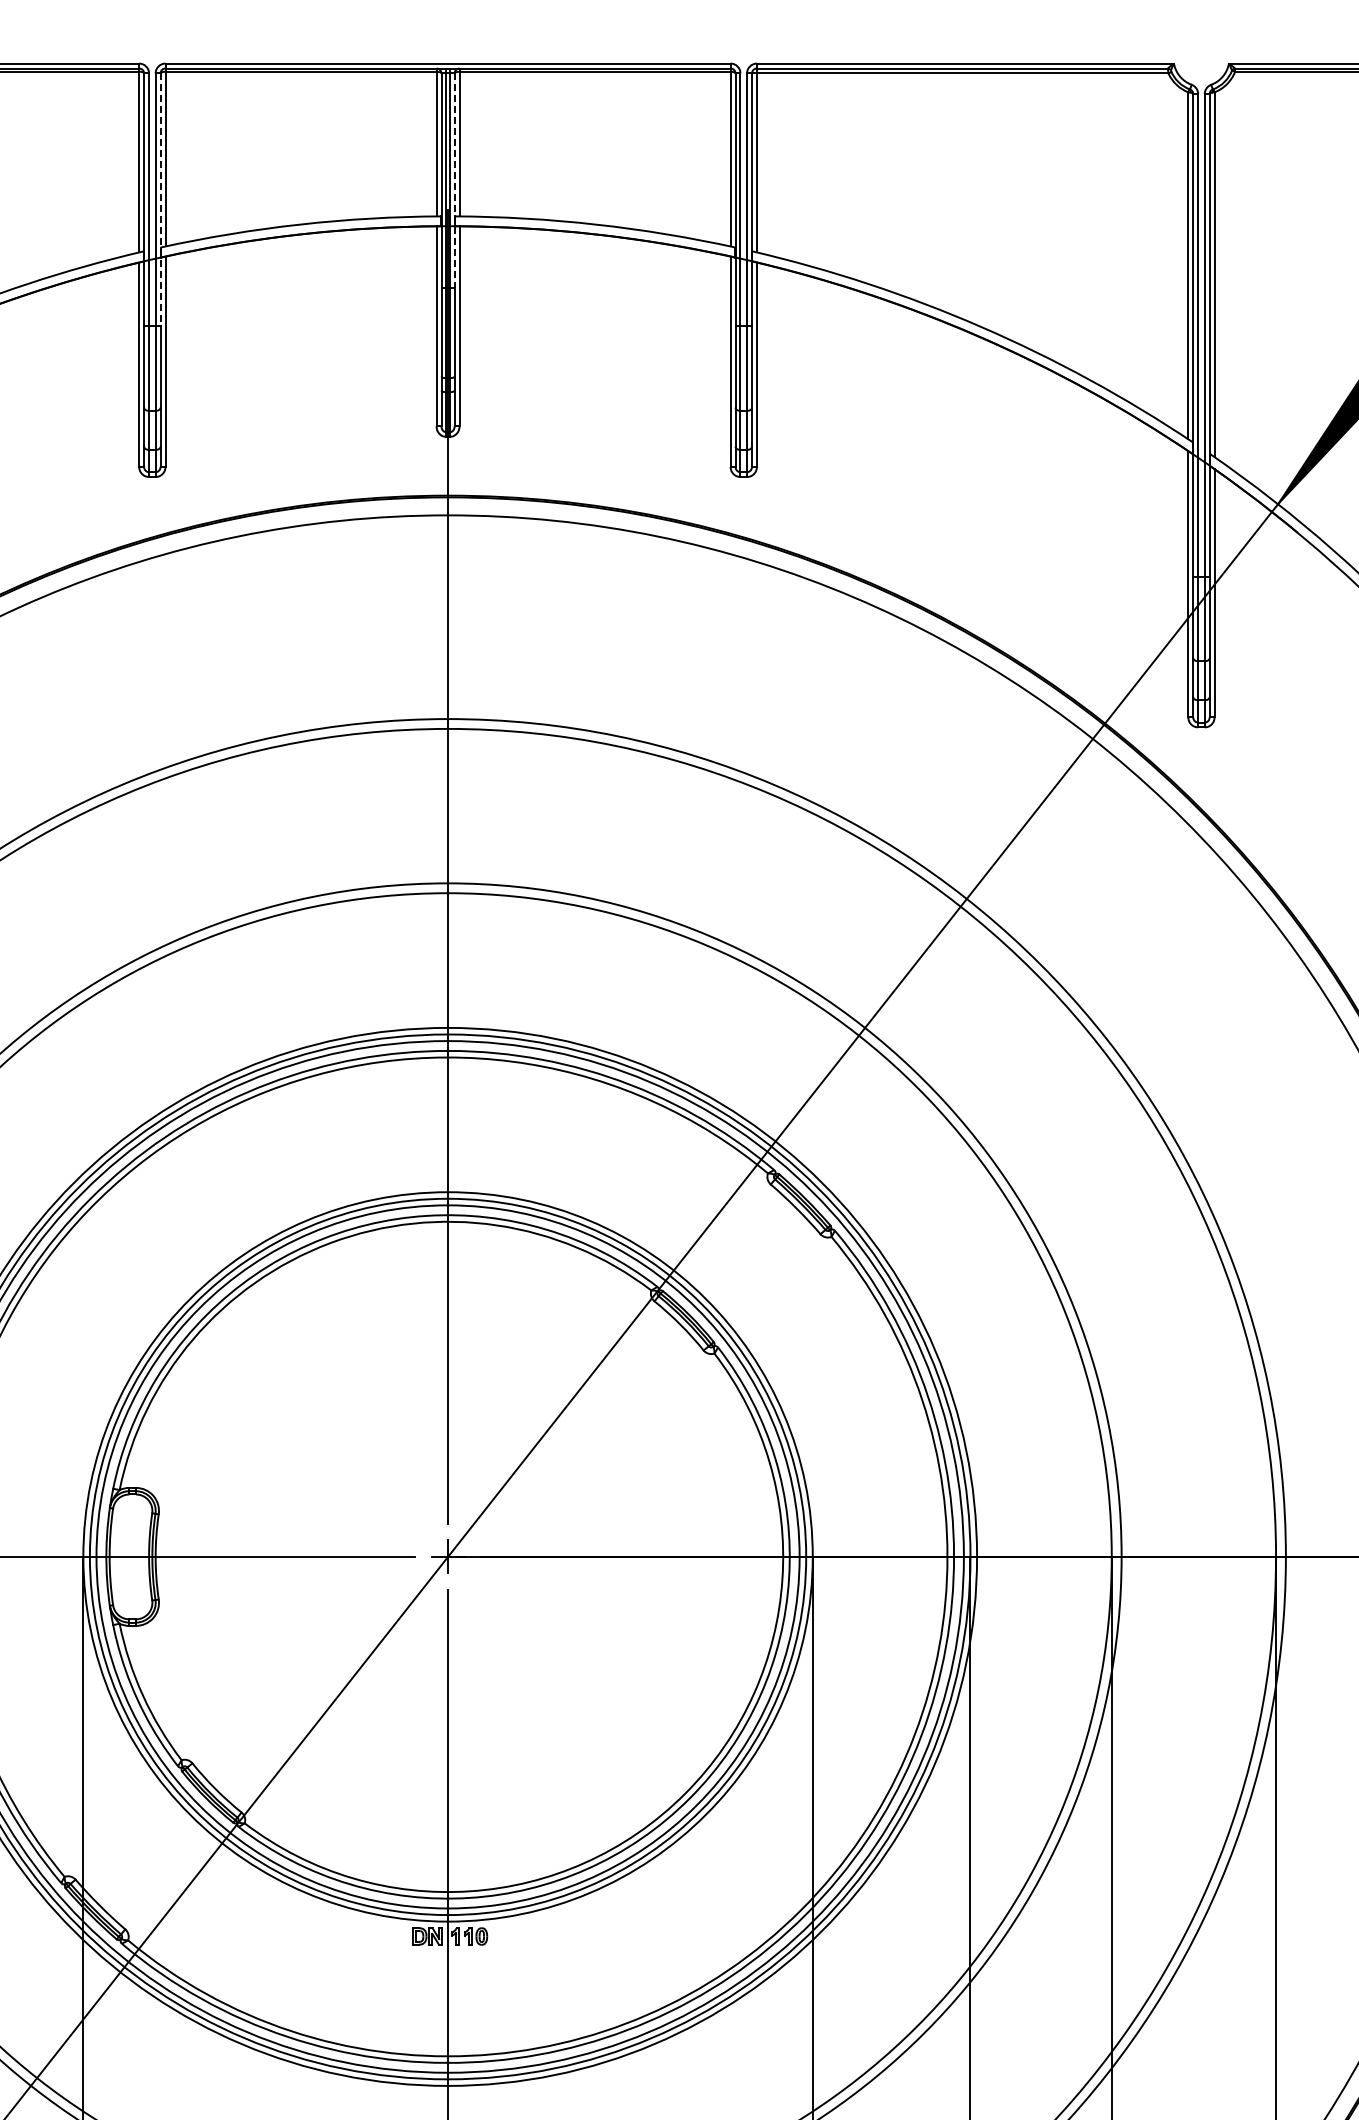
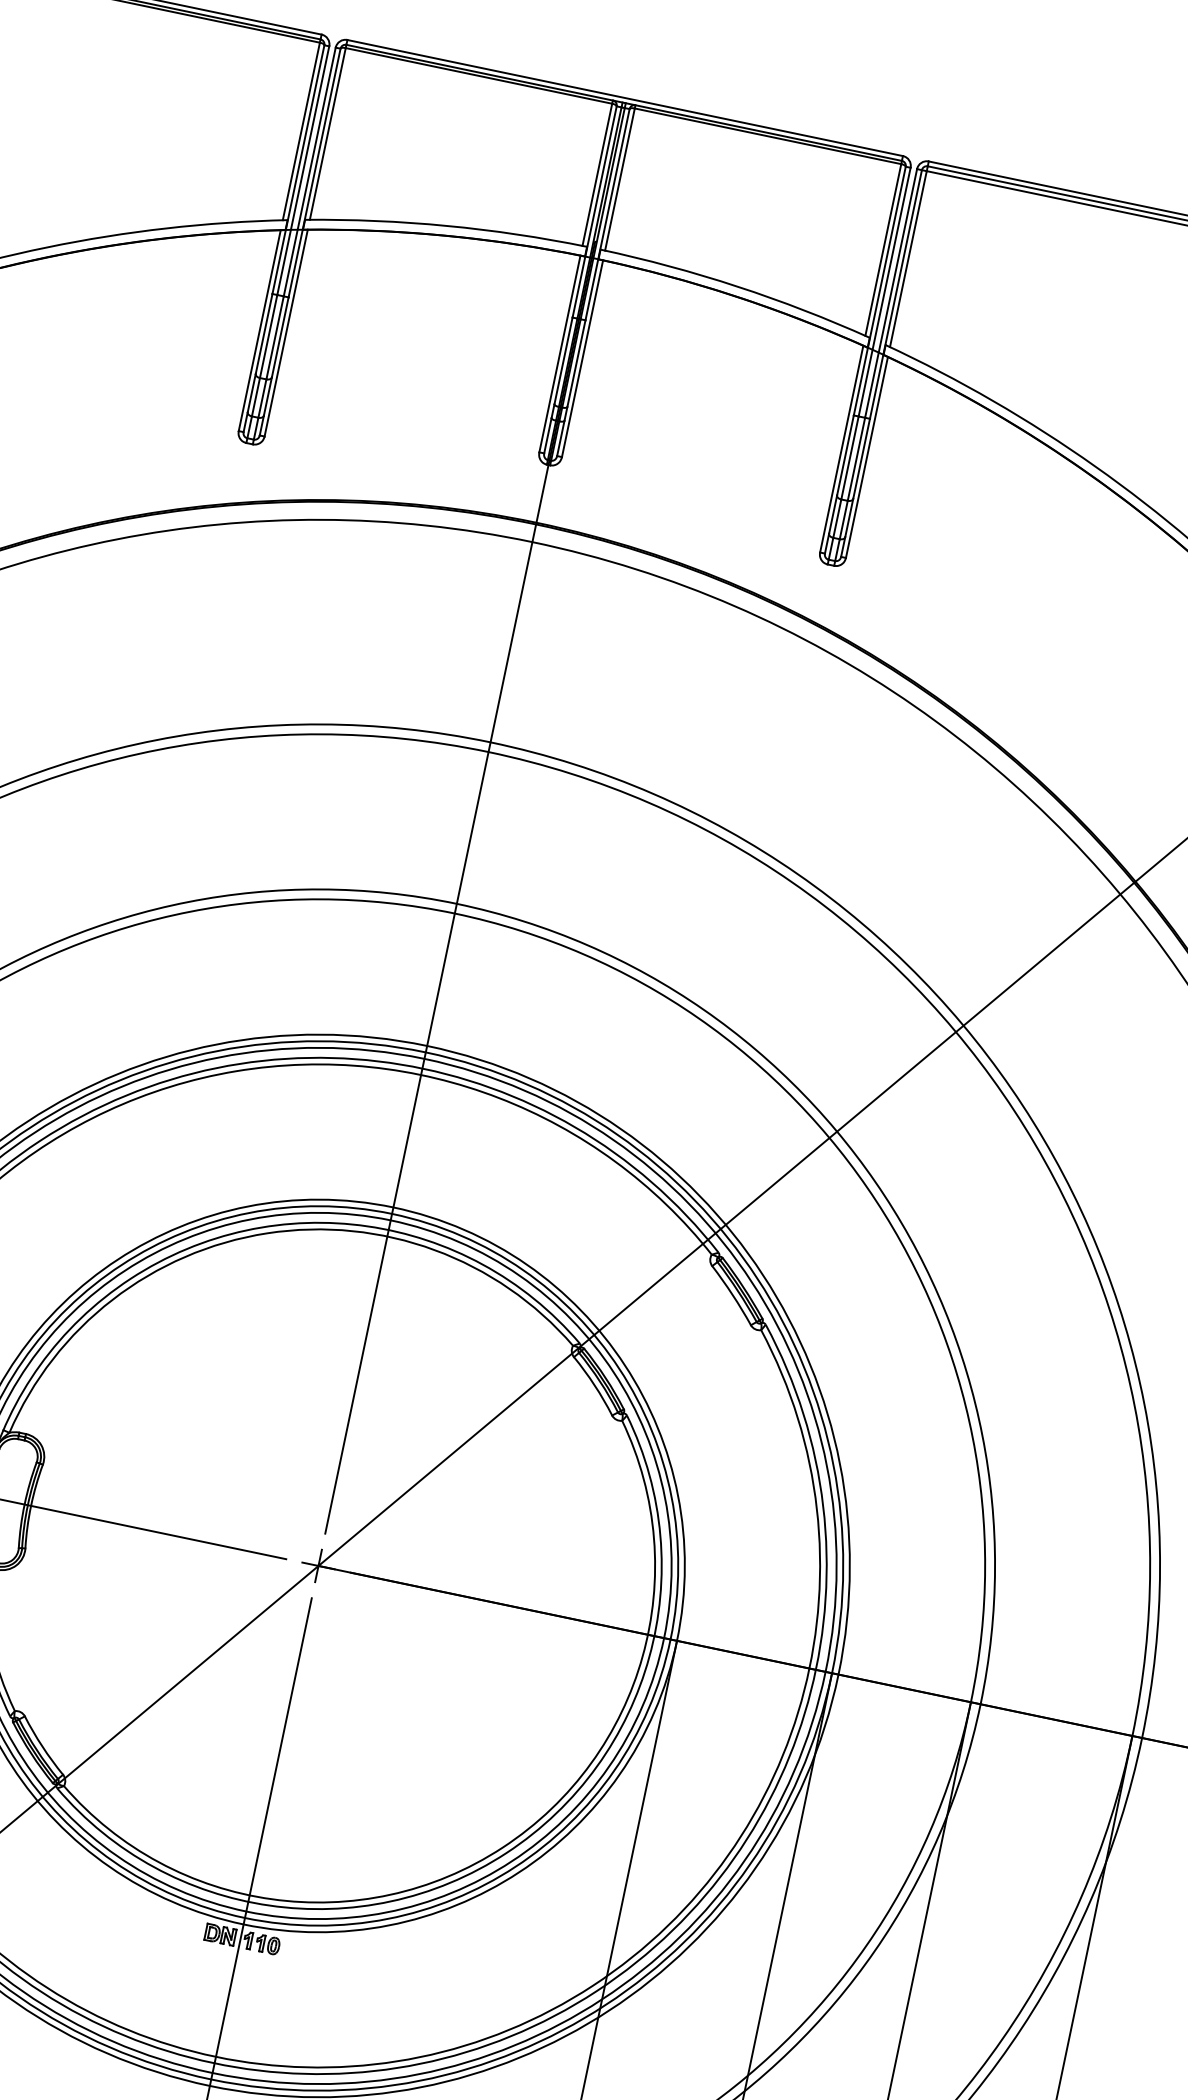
line: (454, 181) -> (607, 215), dashed -> solid
line: (160, 200) -> (314, 173), dashed -> solid

